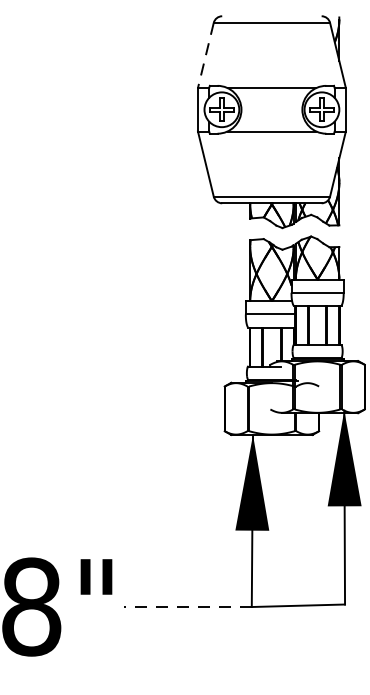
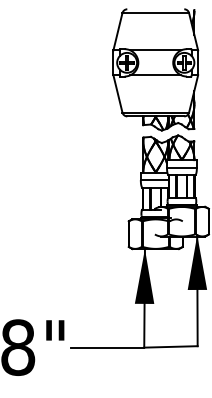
line: (205, 56) -> (117, 32), dashed -> solid
line: (187, 606) -> (107, 347), dashed -> solid

